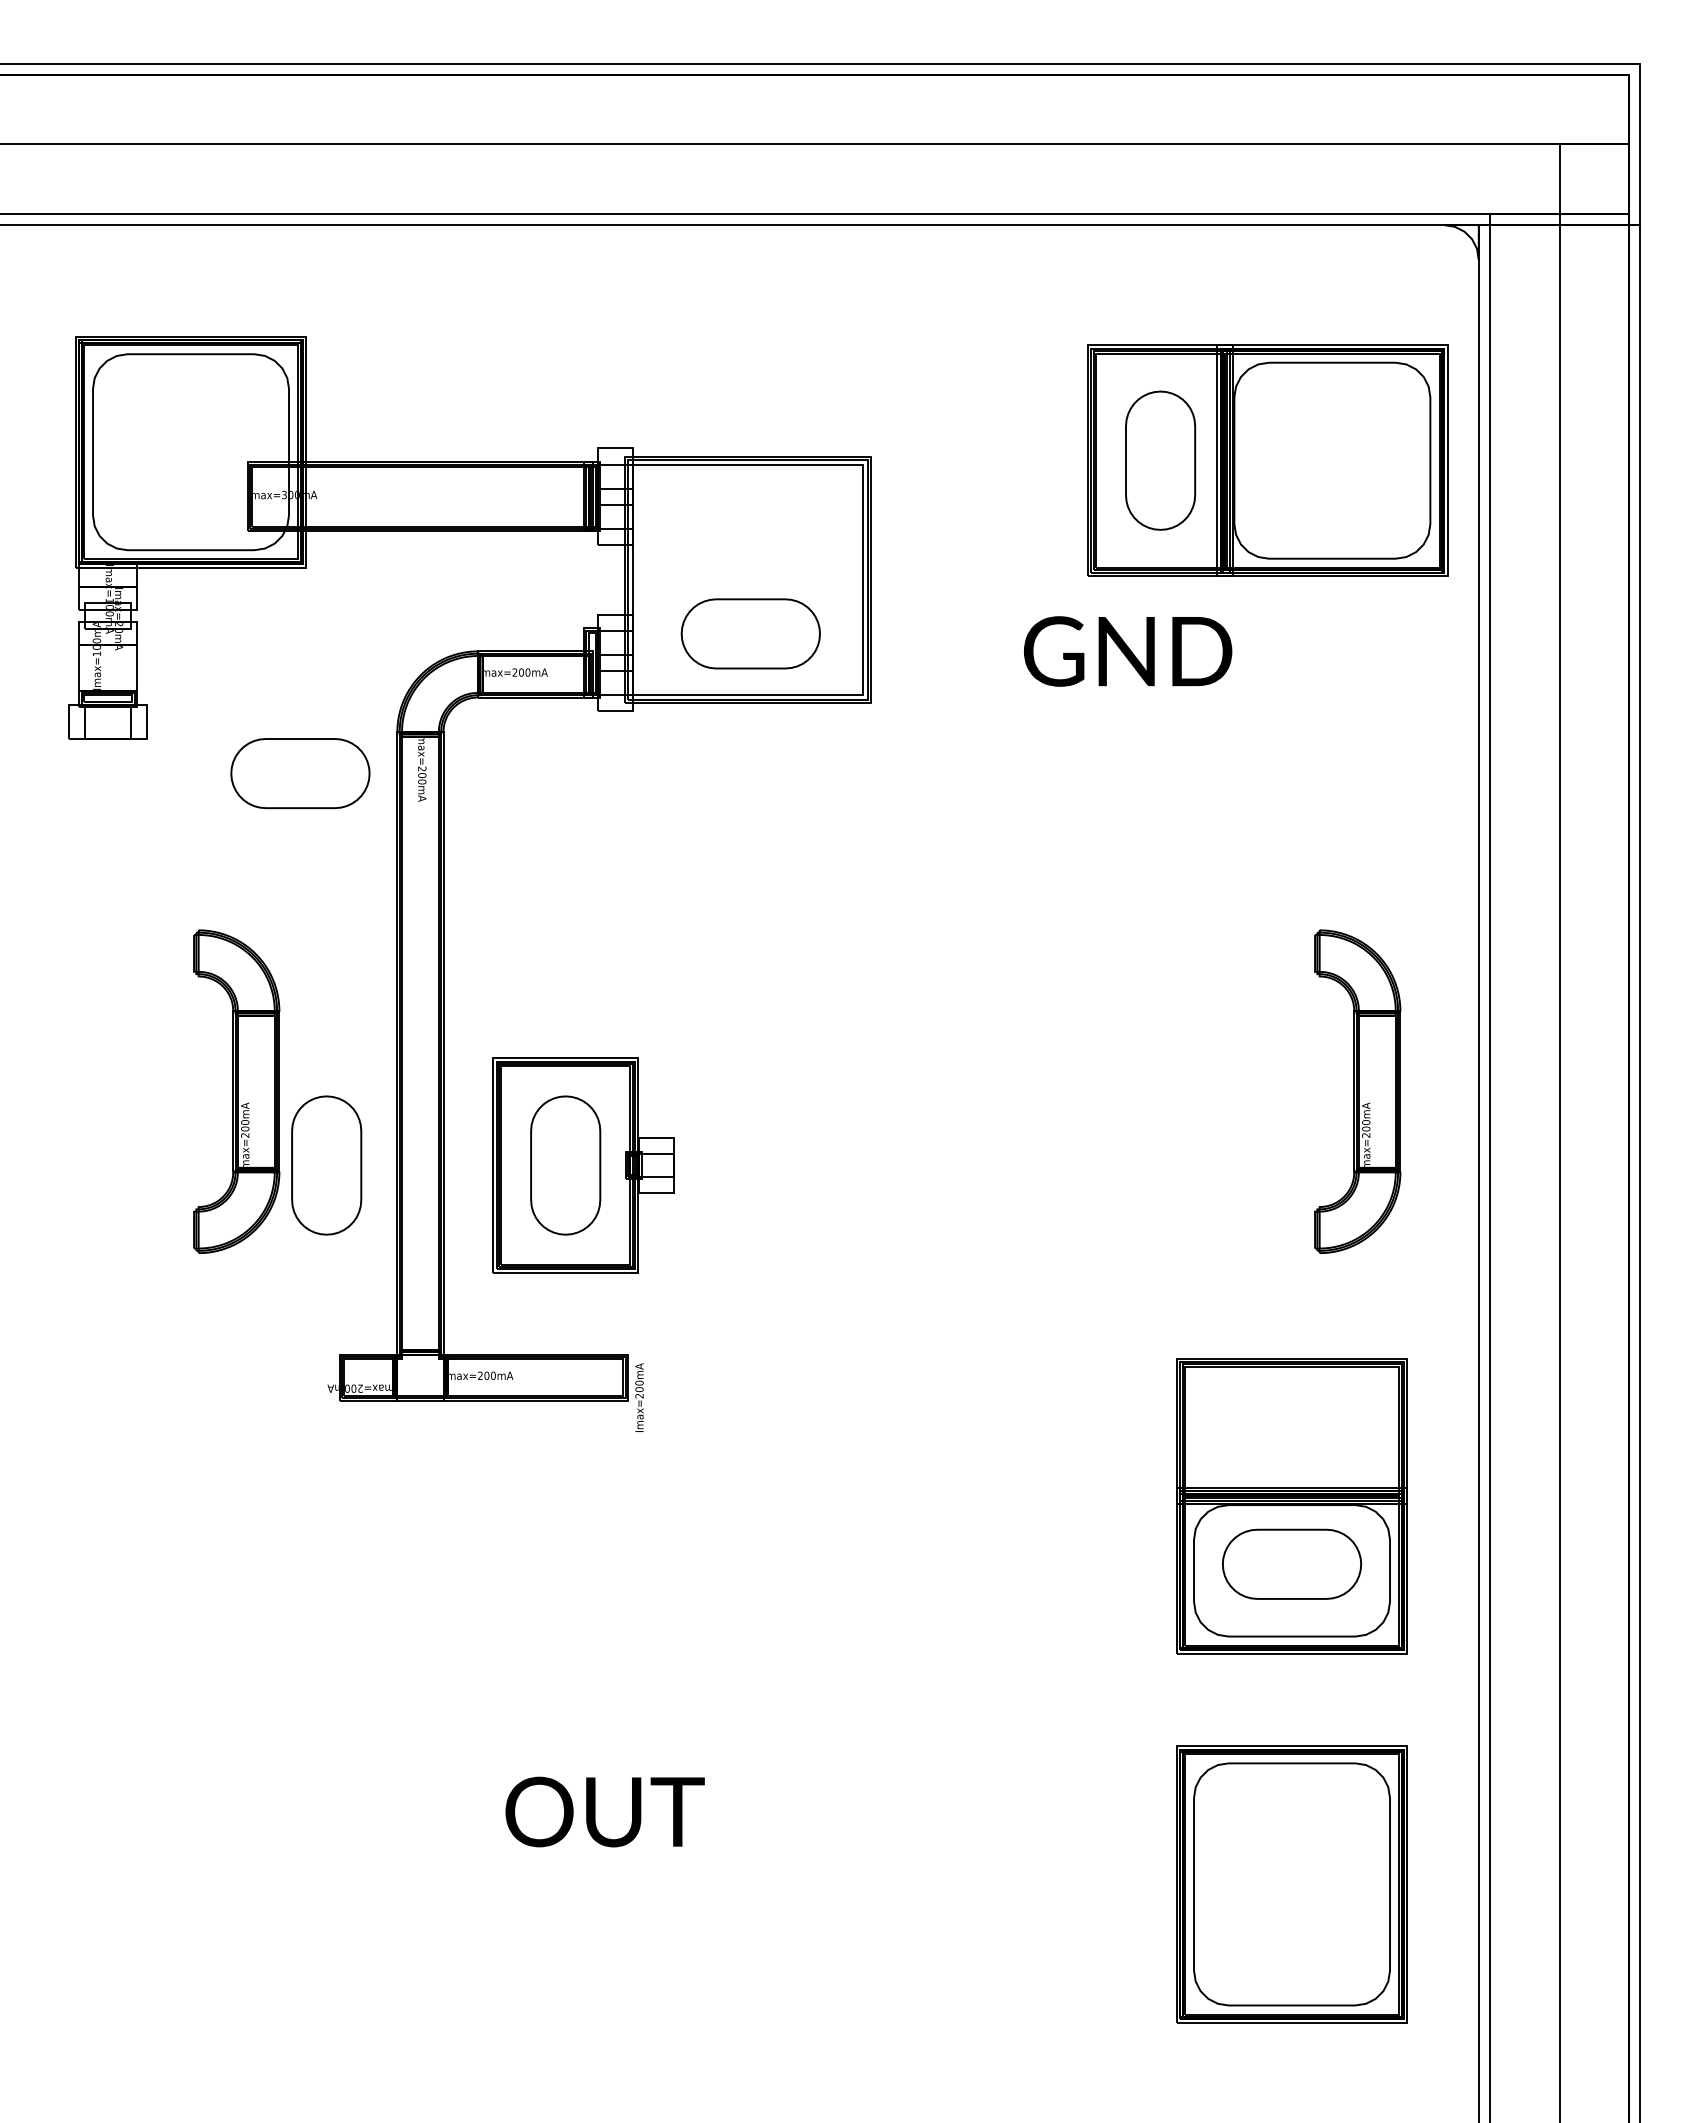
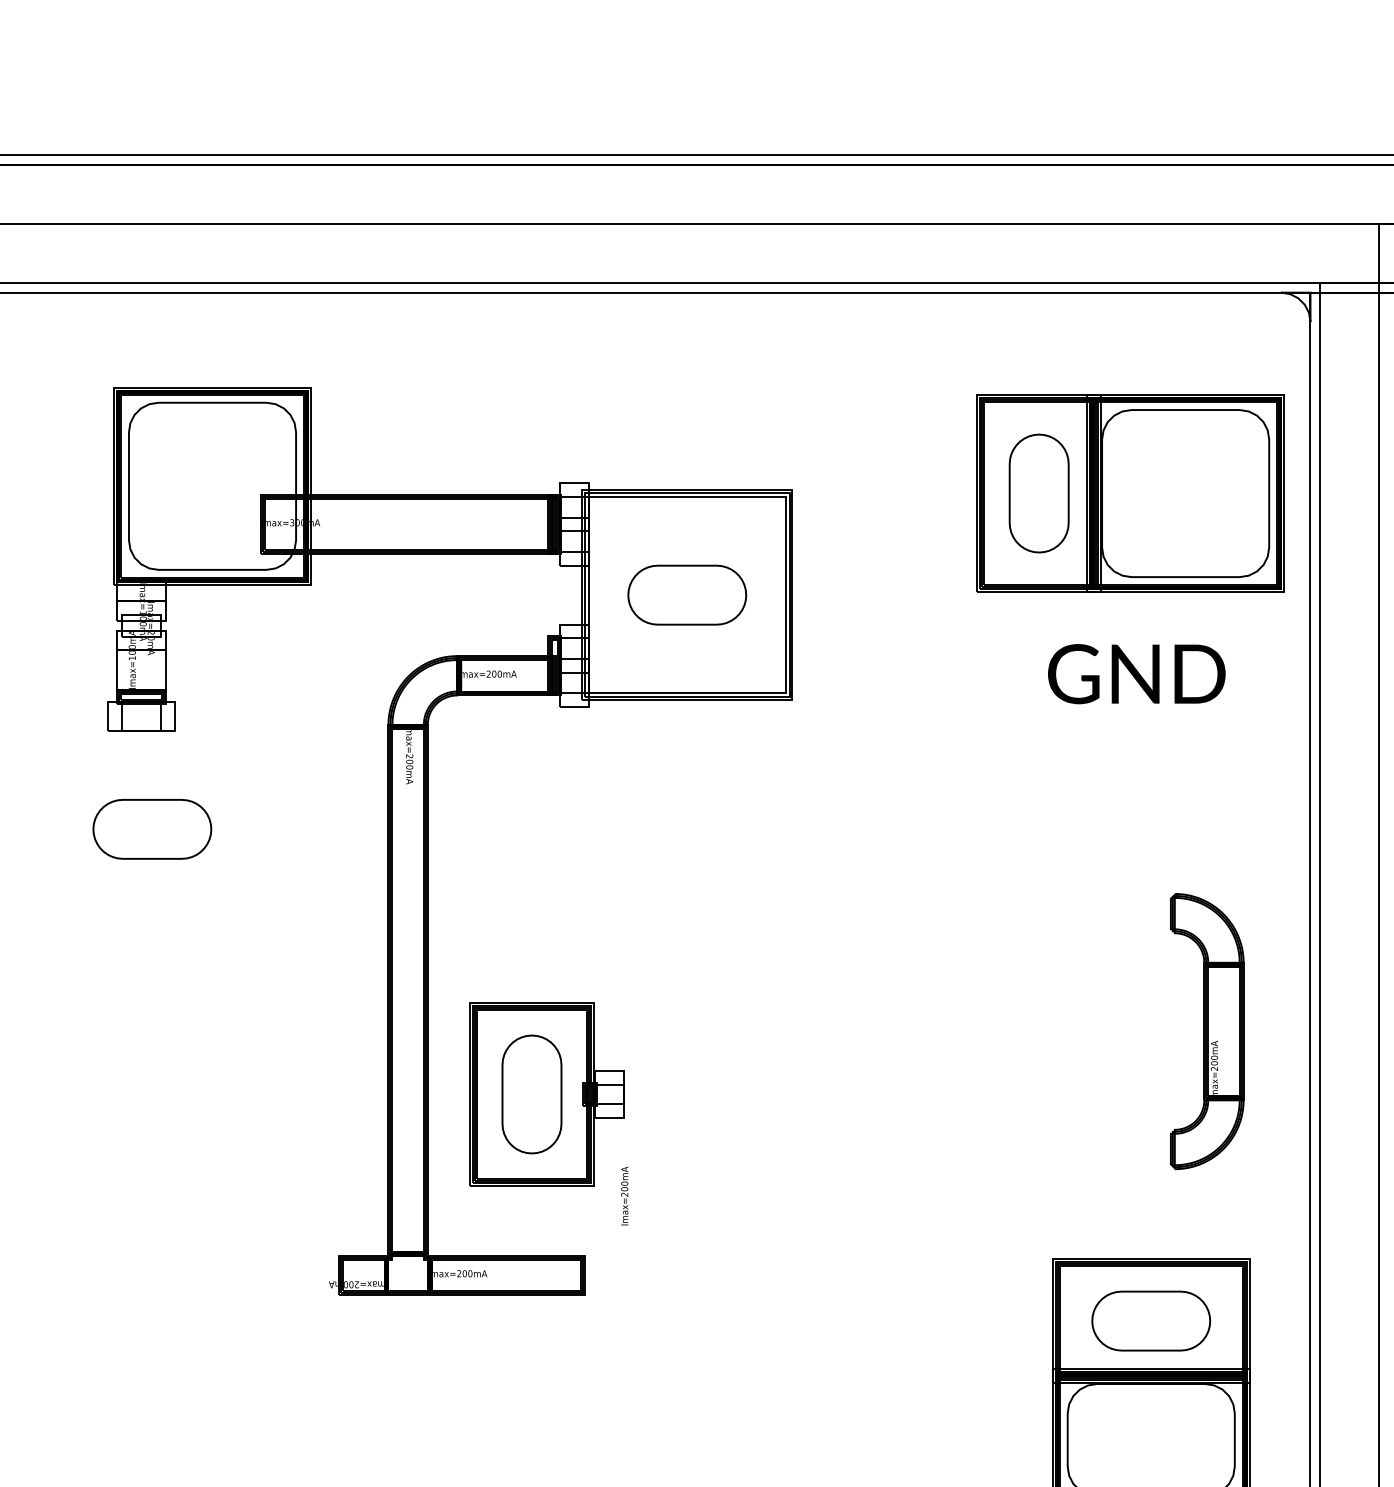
part: (750, 633) -> (686, 594), moved
text: (1128, 651) -> (1137, 674), moved
part: (300, 773) -> (152, 829), moved
part: (236, 1091) -> (251, 1031), removed
part: (326, 1165) -> (328, 1094), removed
text: (639, 1397) -> (624, 1195), moved
part: (1292, 1563) -> (1151, 1320), moved

